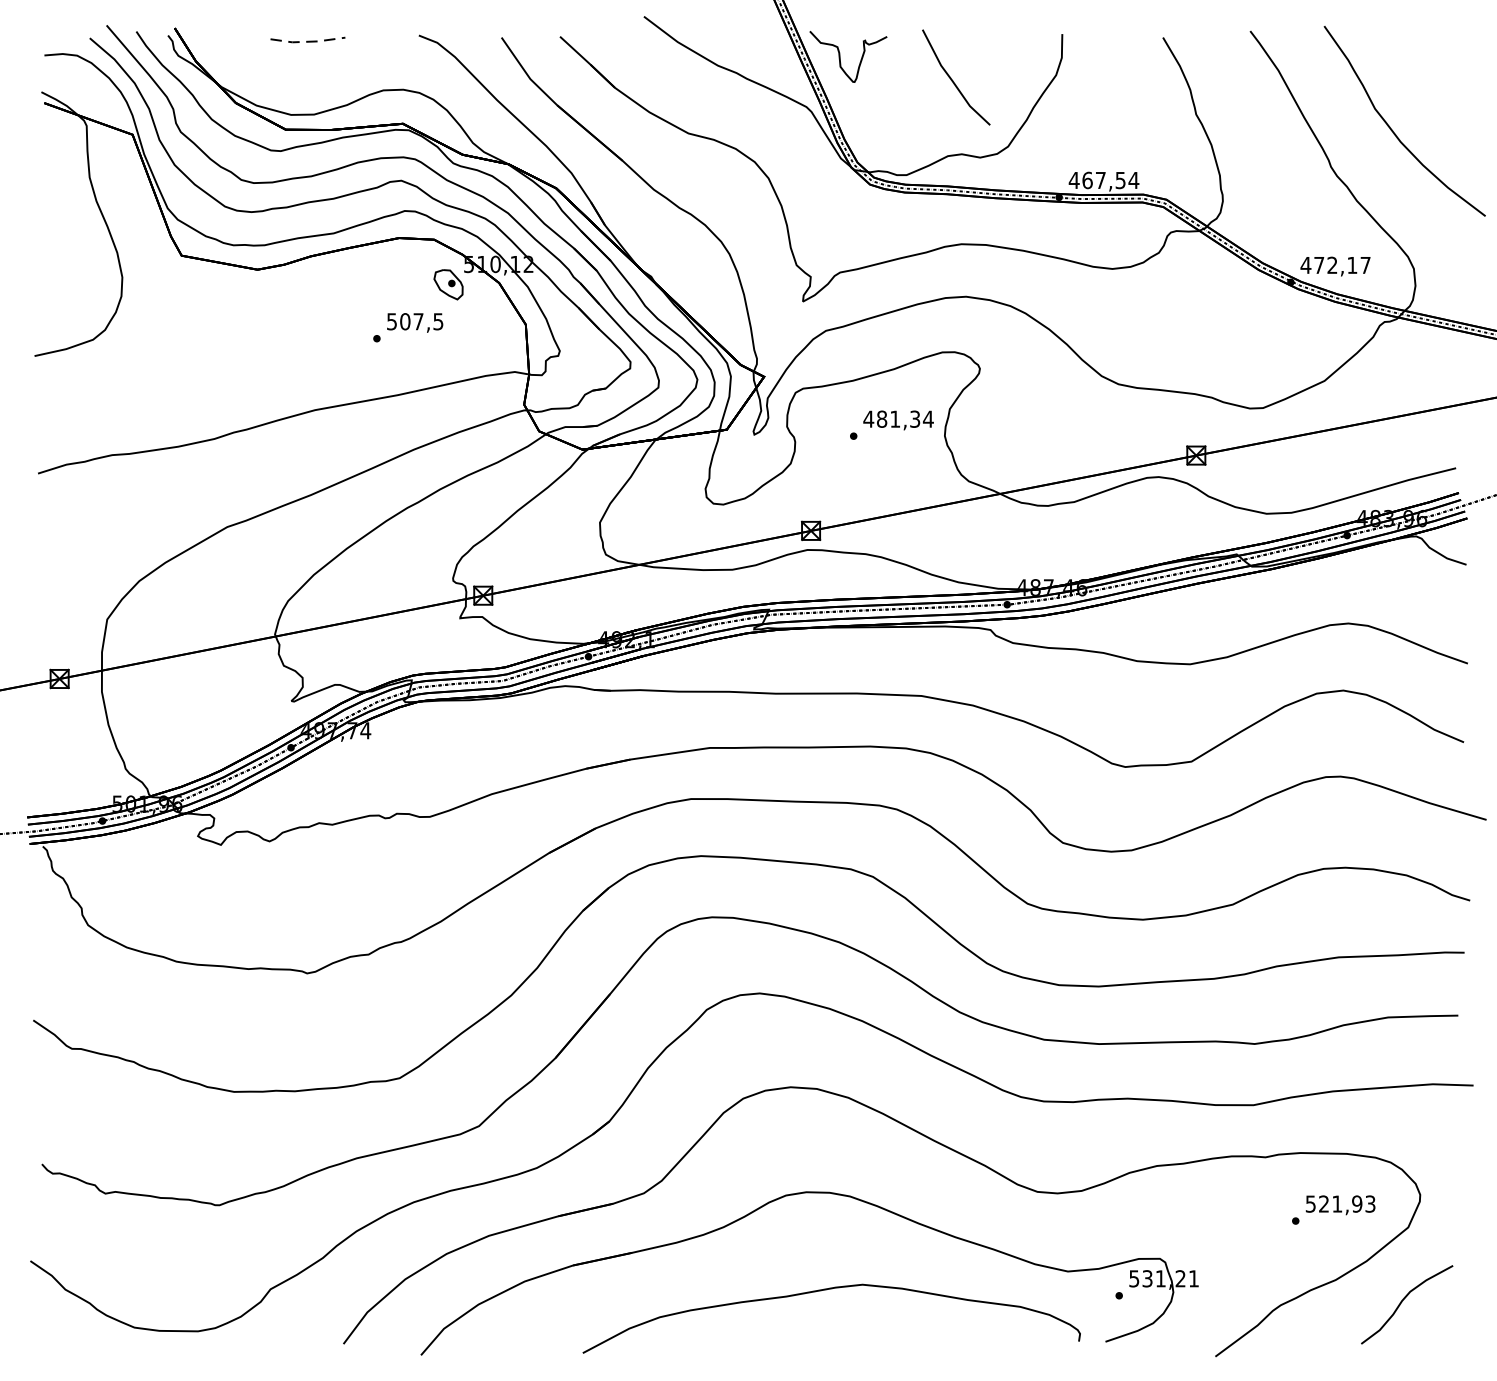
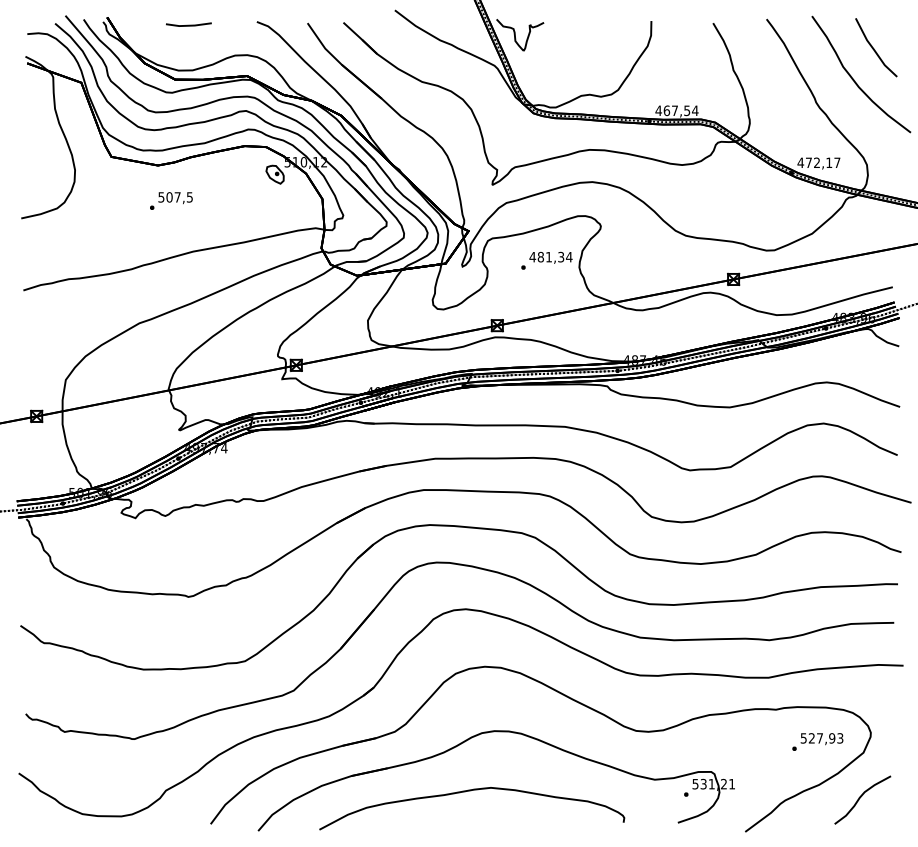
line: (308, 41) -> (189, 25), dashed -> solid
line: (953, 78) -> (874, 48), moved
text: (408, 326) -> (171, 200), moved
text: (1336, 1204) -> (819, 738), 521,93 -> 527,93
curve: (829, 1290) -> (470, 791), moved

